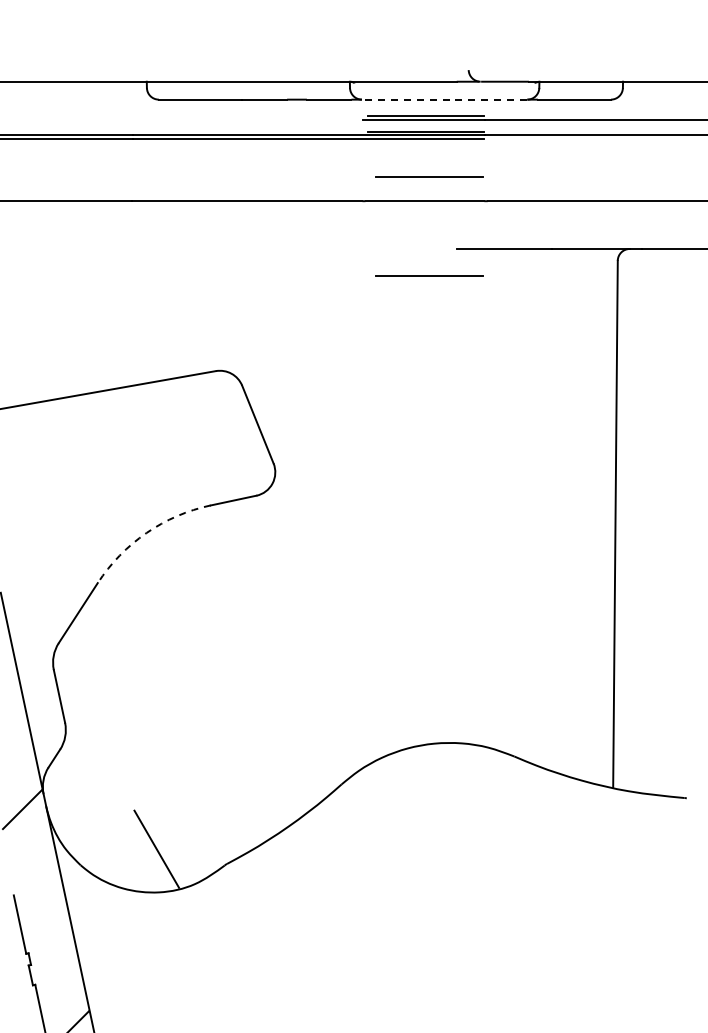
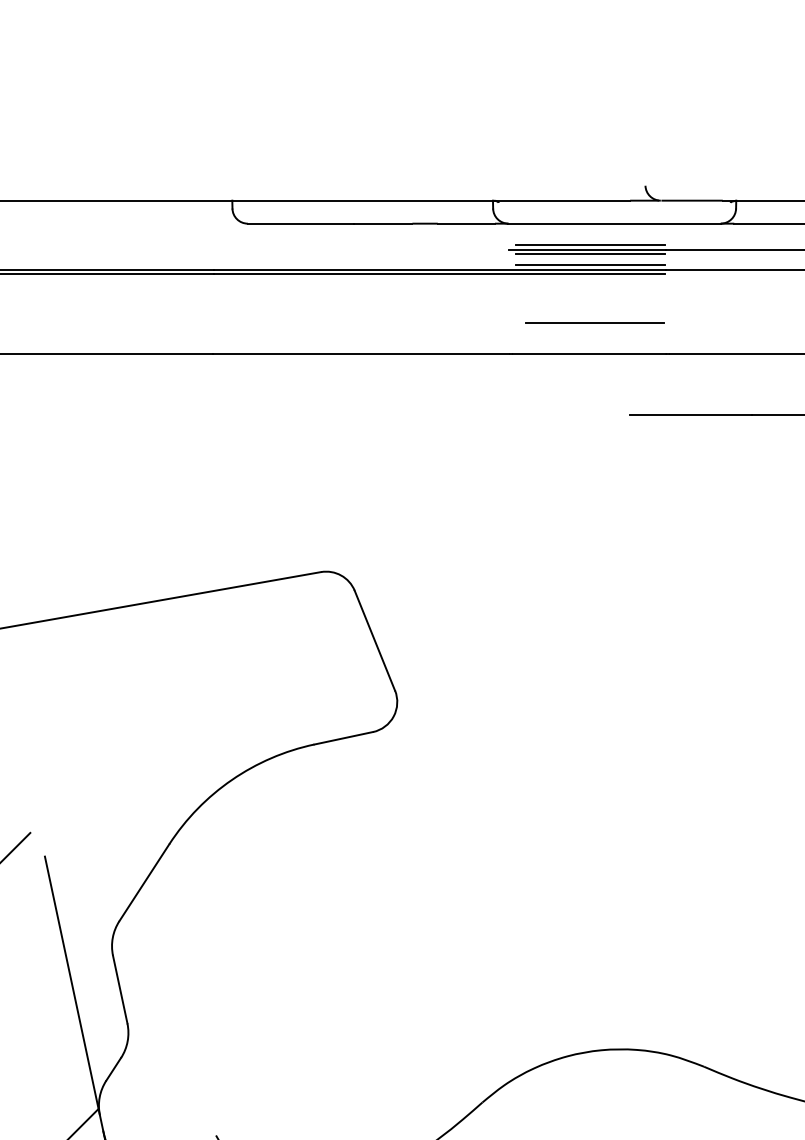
line: (444, 99) -> (614, 223), dashed -> solid
line: (425, 123) -> (590, 254), added
line: (429, 275) -> (595, 449), removed
arc: (146, 533) -> (231, 780), dashed -> solid

